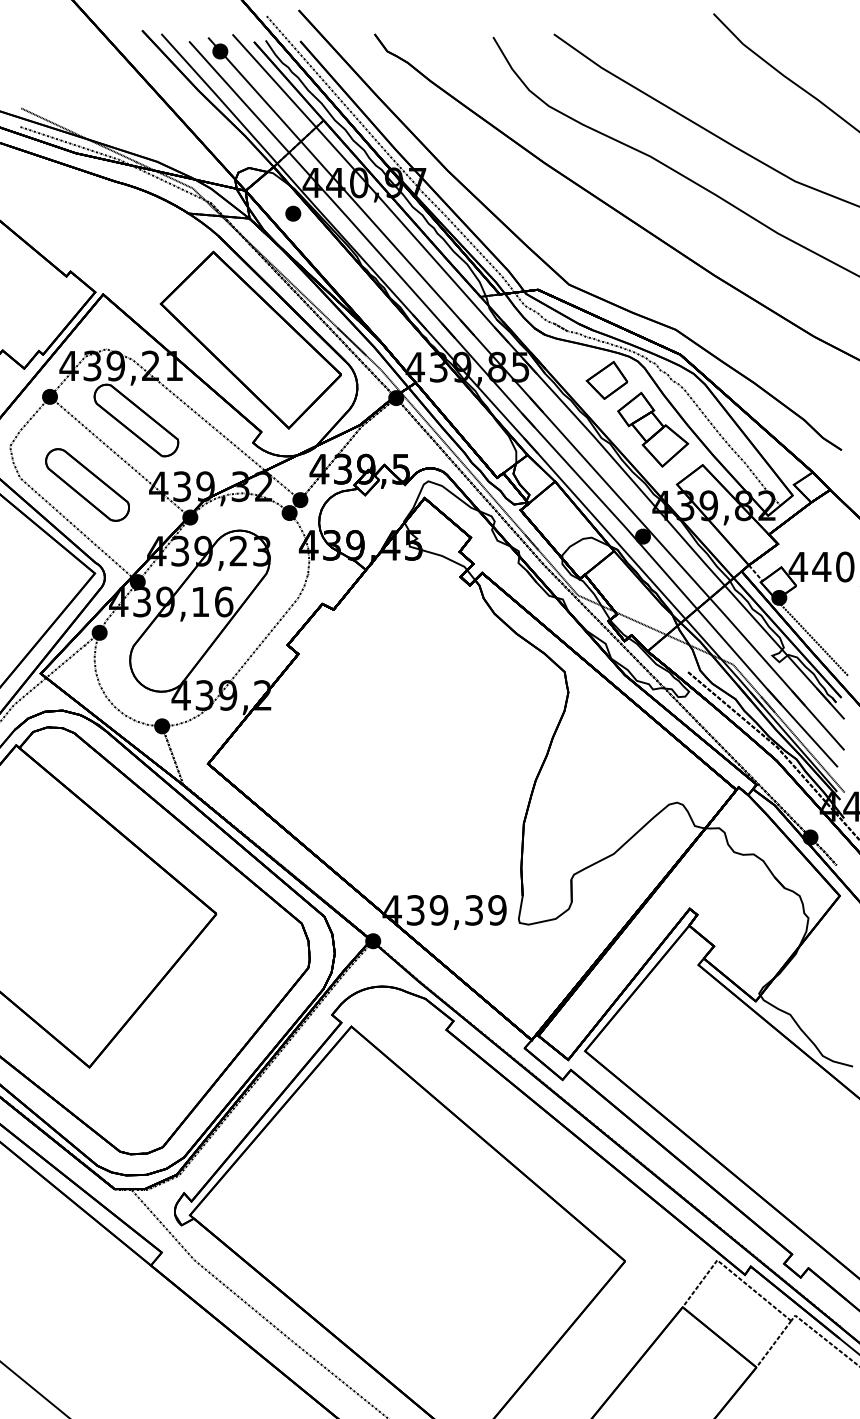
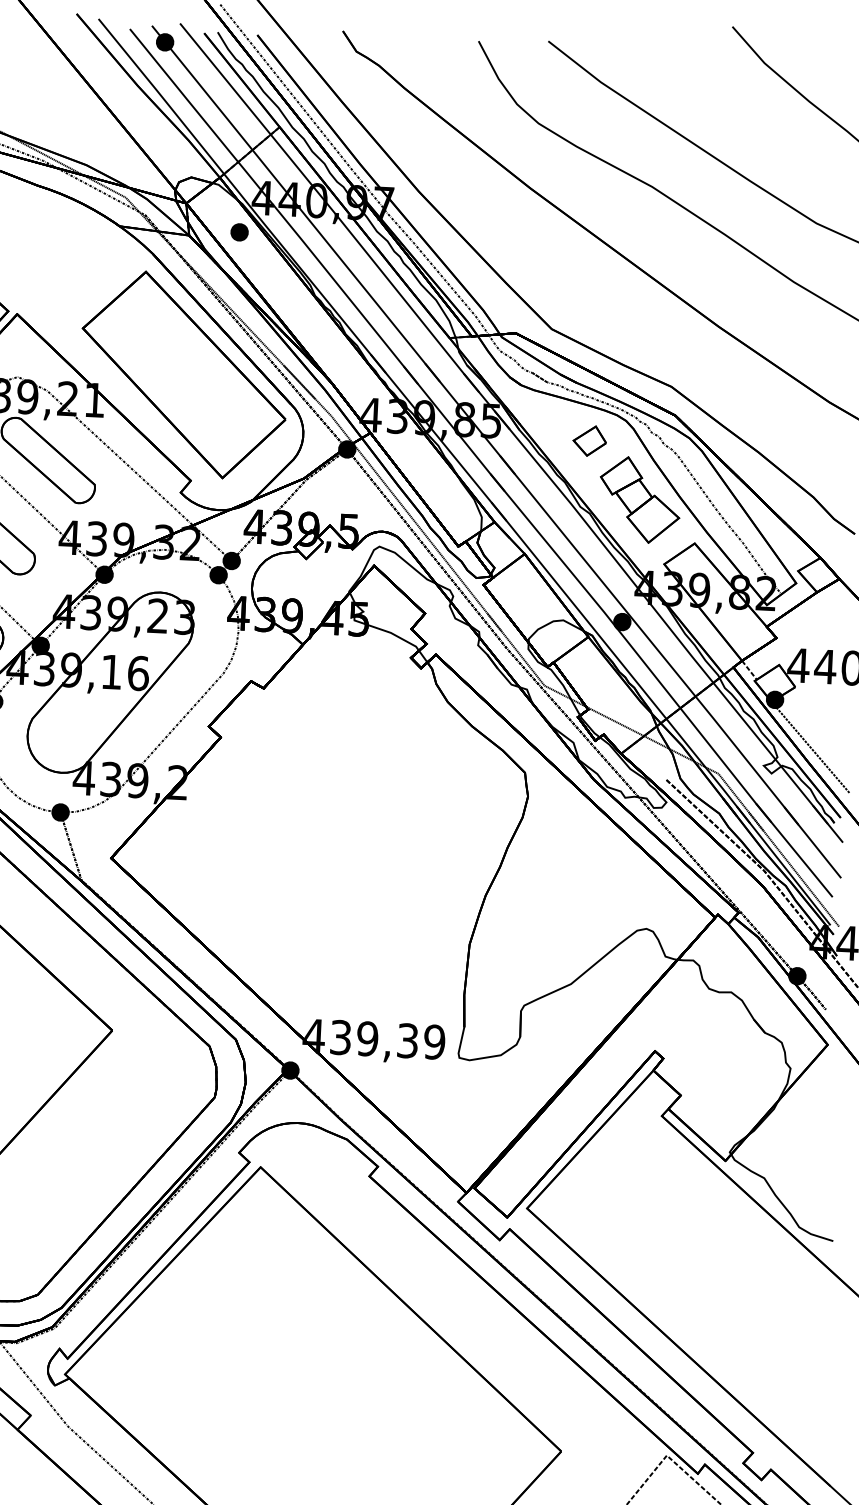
part: (606, 380) -> (589, 441), size x0.7

